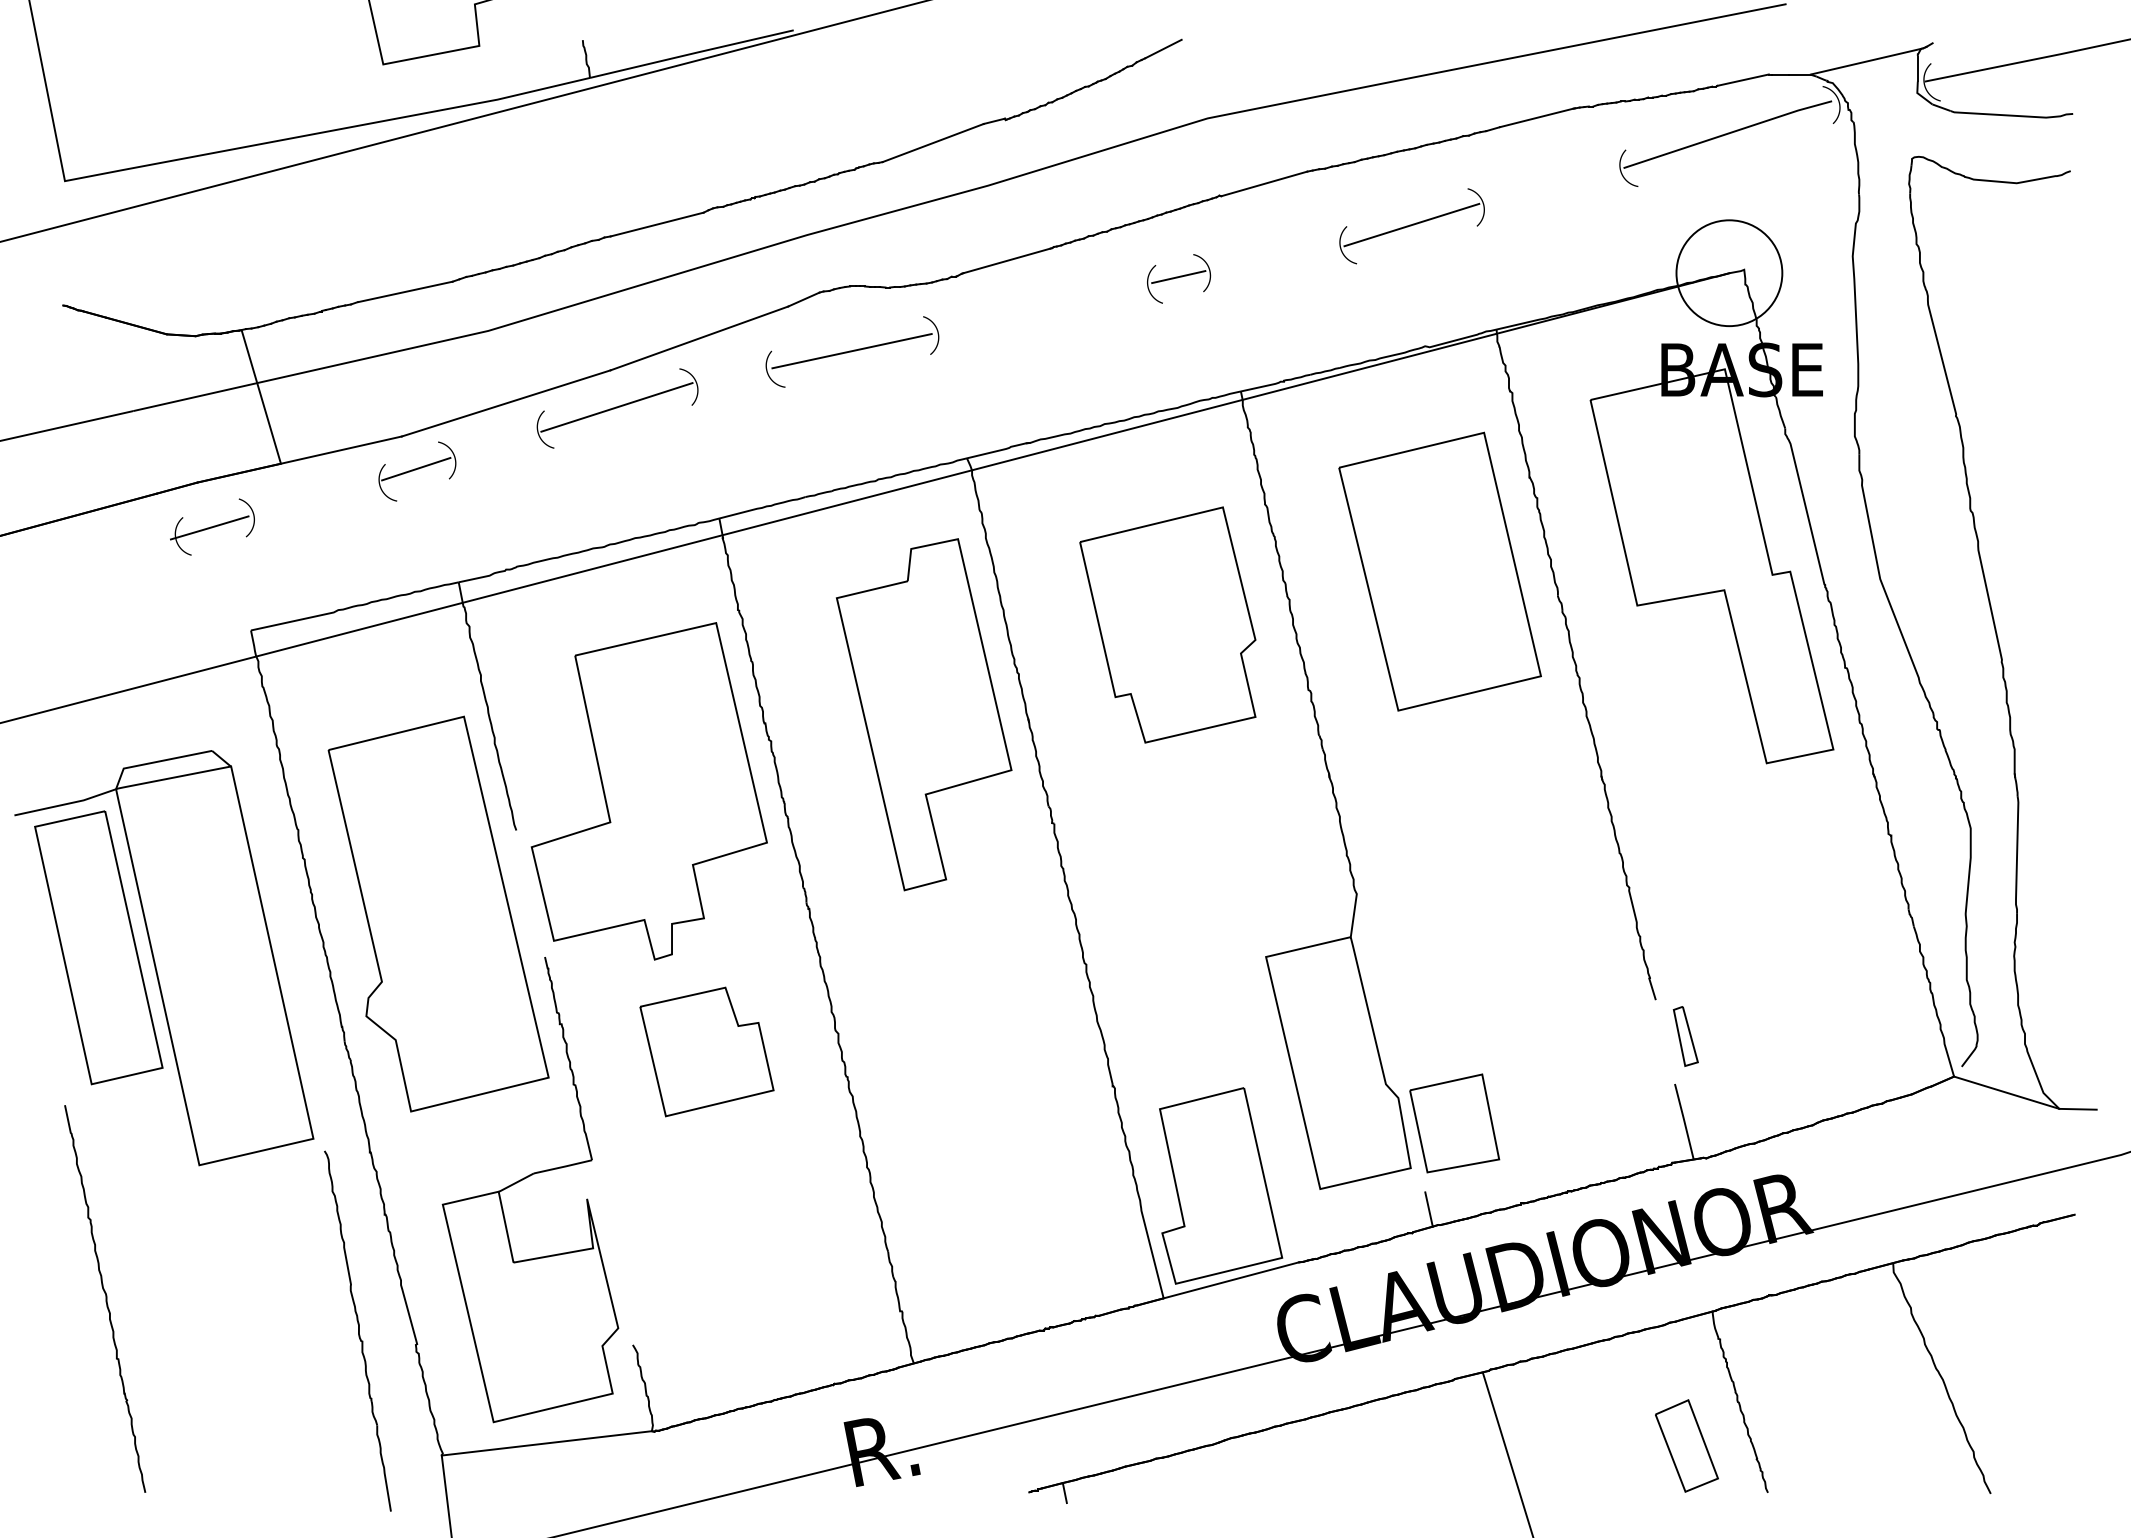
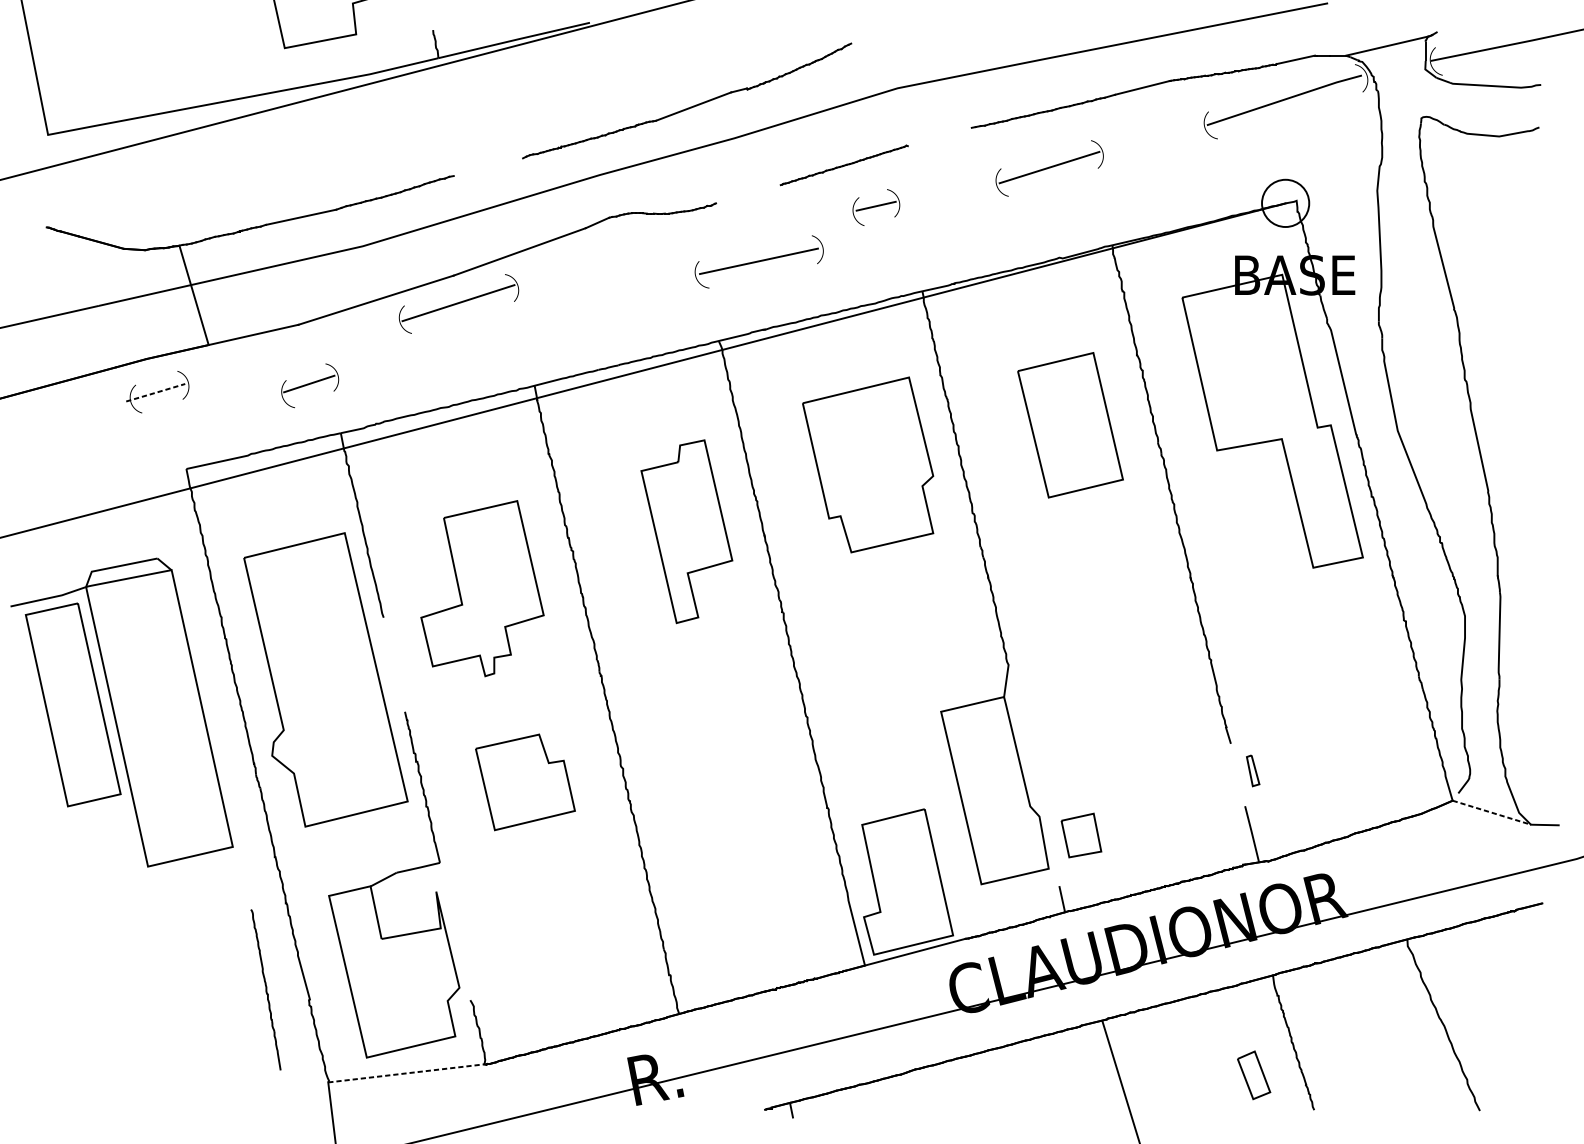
line: (1163, 48) -> (864, 36), removed
line: (1264, 183) -> (939, 136), removed
line: (656, 224) -> (487, 167), removed
line: (1006, 260) -> (748, 193), removed
circle: (1729, 273) -> (1285, 203), size x0.6
part: (852, 351) -> (759, 261), moved
part: (417, 471) -> (310, 385), moved
line: (209, 528) -> (155, 393), solid -> dashed
part: (1439, 571) -> (1070, 425), size x0.7
part: (923, 714) -> (686, 531), size x0.7
part: (648, 791) -> (481, 588), size x0.7
part: (1685, 1036) -> (1252, 770), size x0.7
line: (2007, 1092) -> (1492, 812), solid -> dashed
part: (1454, 1123) -> (1081, 835), size x0.6
curve: (105, 1298) -> (78, 965), removed
part: (357, 1330) -> (265, 989), size x0.6
line: (546, 1443) -> (406, 1073), solid -> dashed
part: (1686, 1445) -> (1253, 1074), size x0.7

